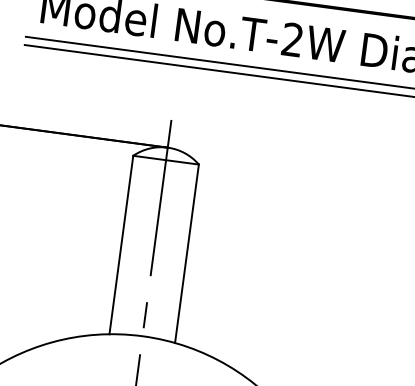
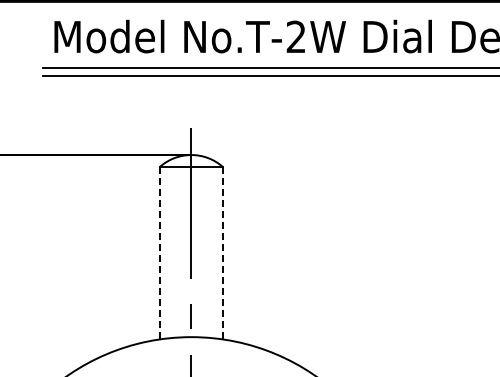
line: (121, 245) -> (159, 253), solid -> dashed
line: (187, 254) -> (223, 253), solid -> dashed

